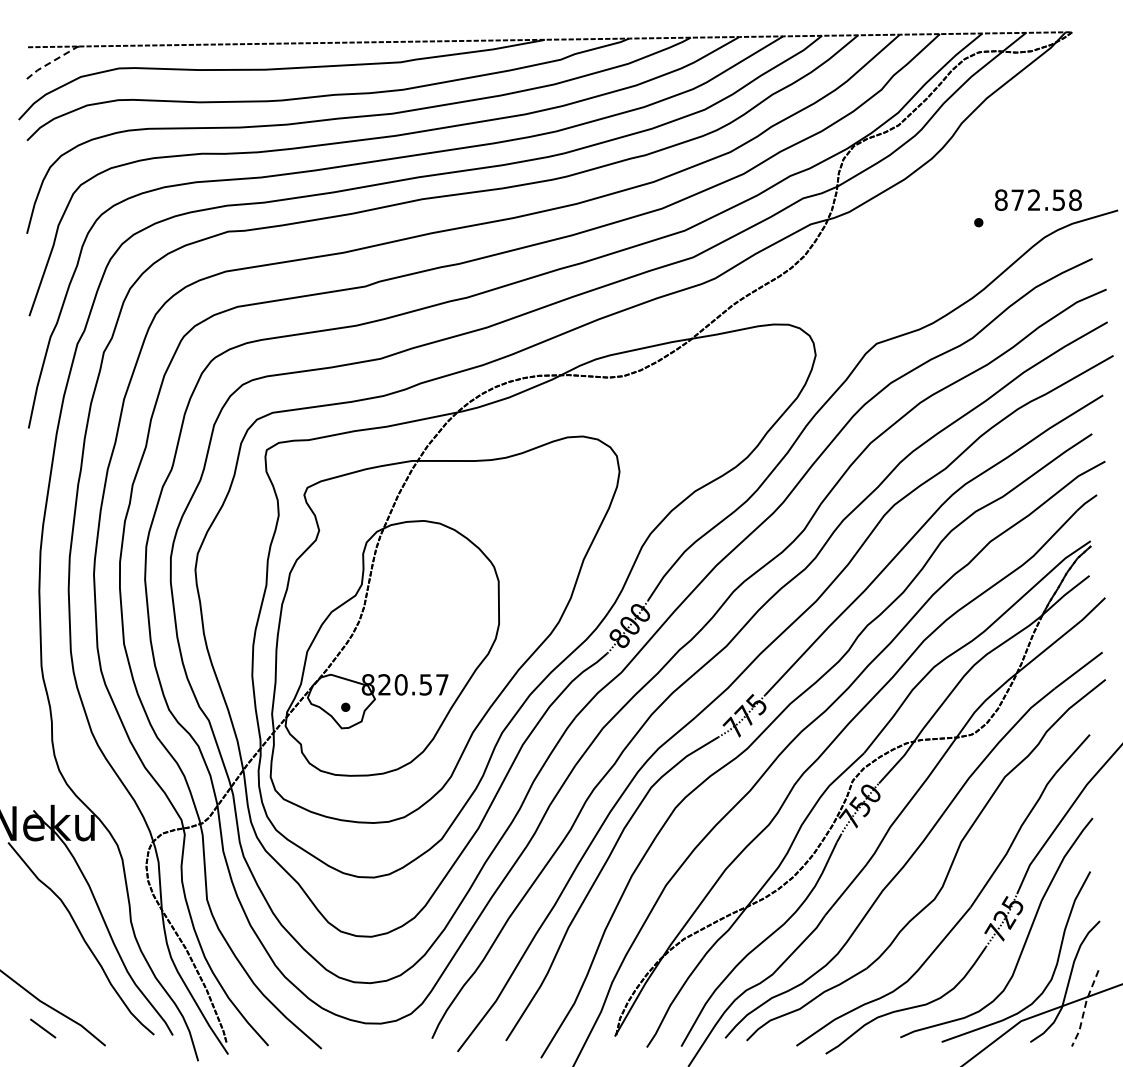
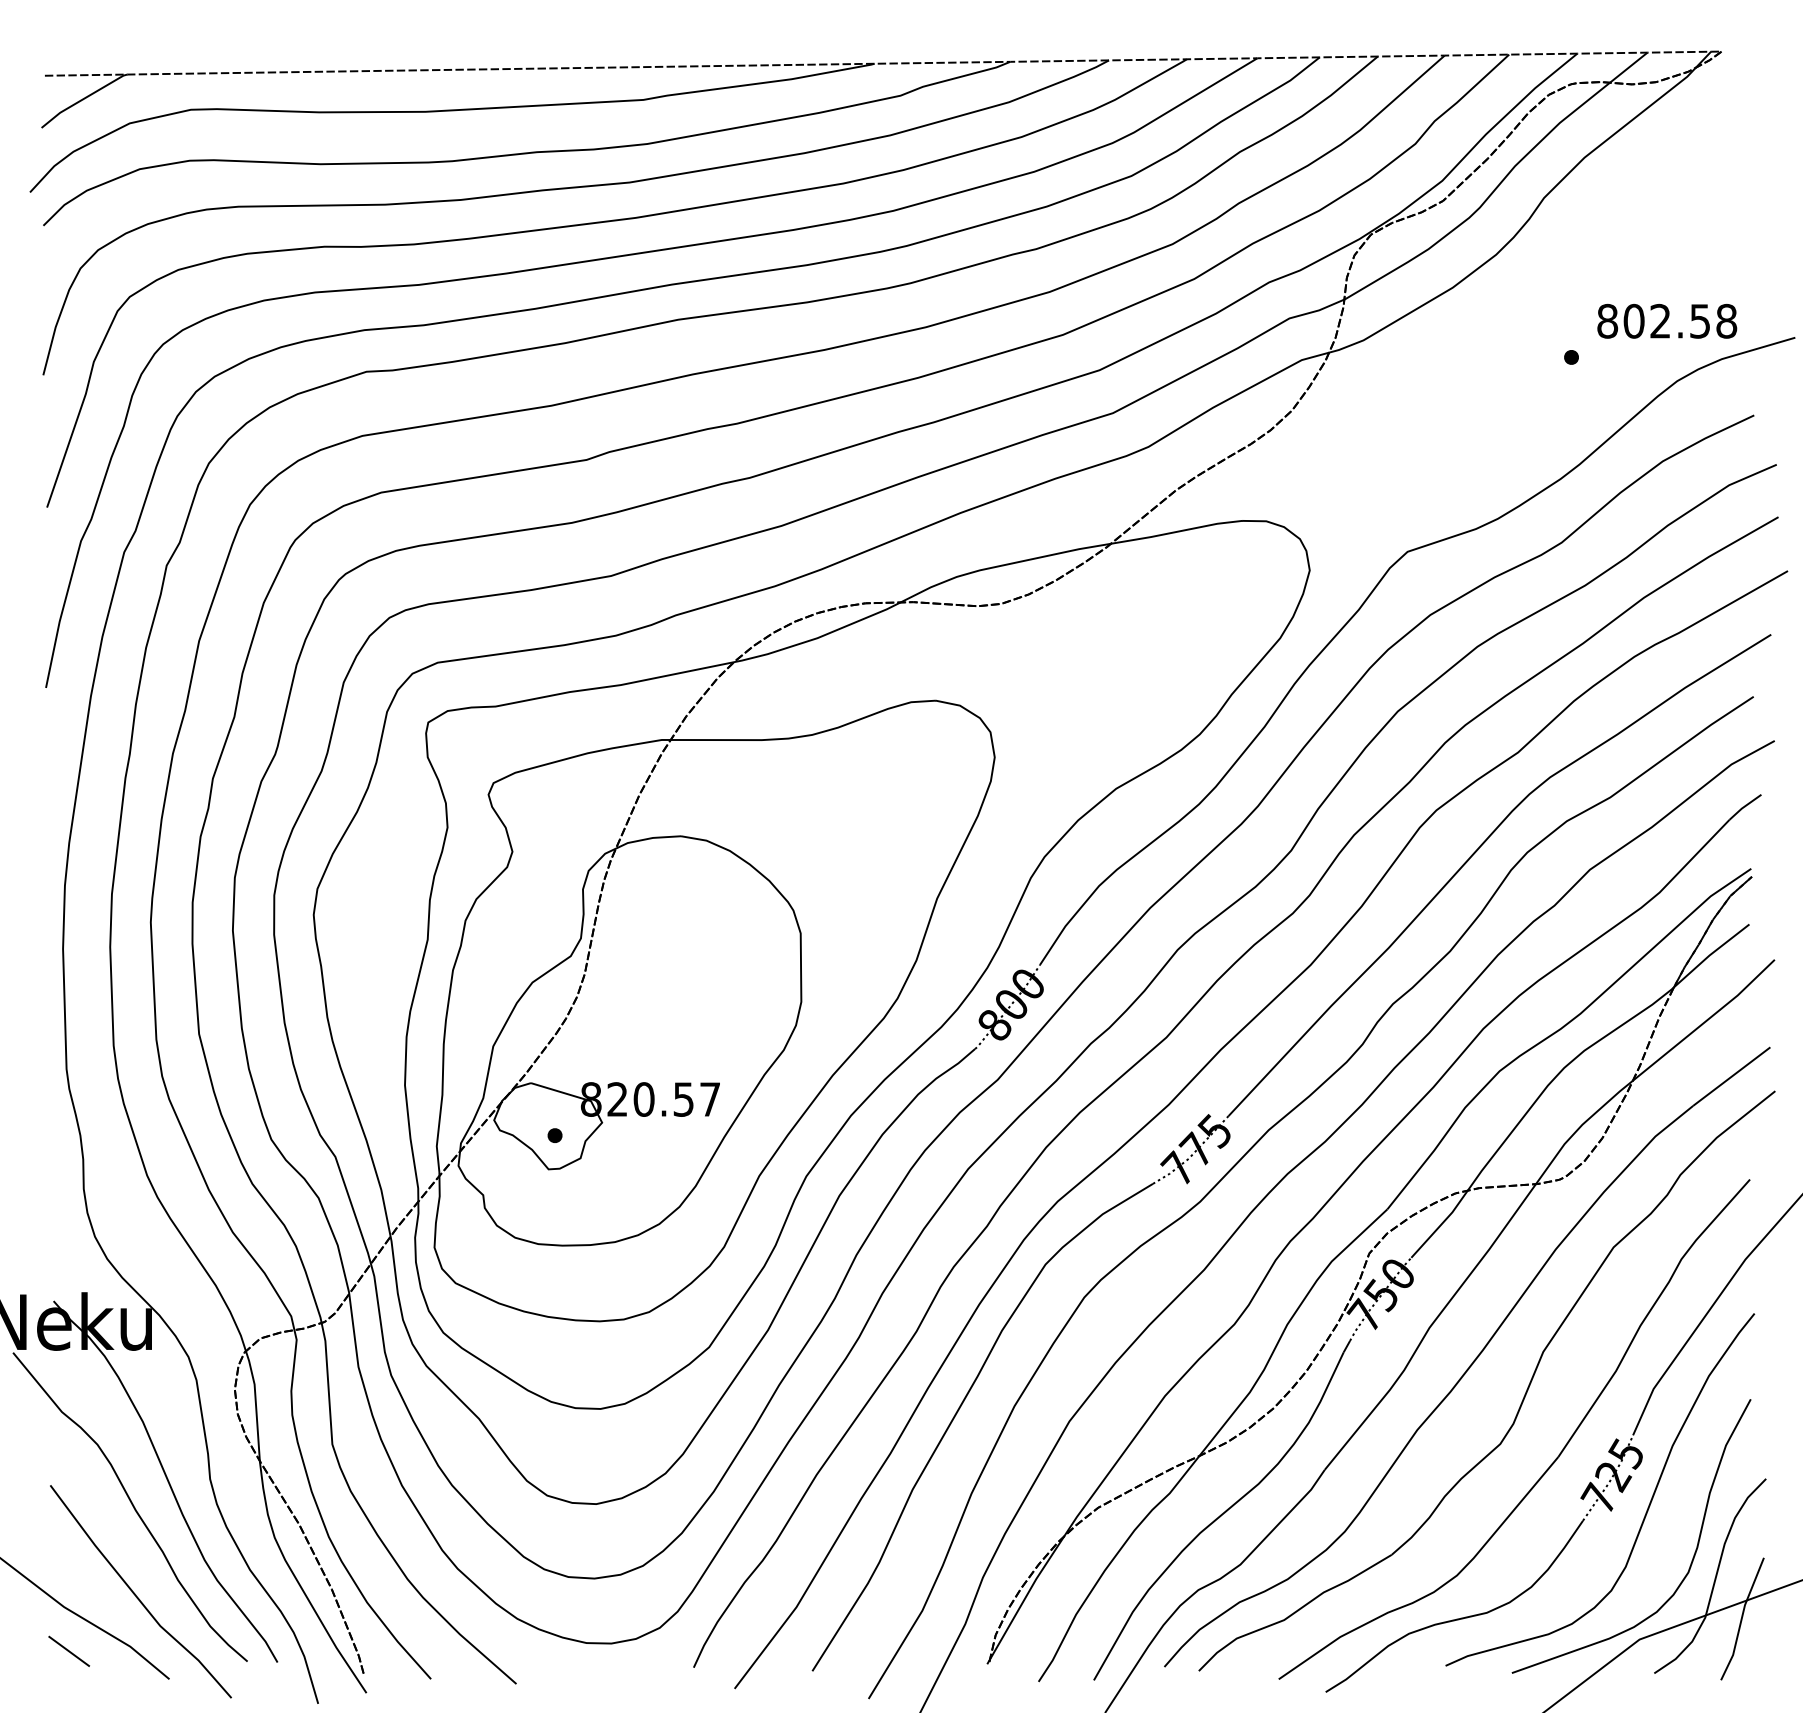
line: (52, 61) -> (84, 98), dashed -> solid
text: (1017, 199) -> (1633, 320), 872.58 -> 802.58
line: (84, 992) -> (135, 1593), added
line: (1084, 1008) -> (1741, 1619), dashed -> solid

